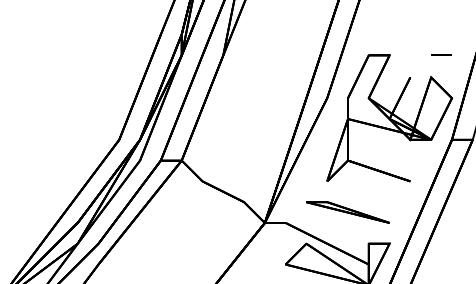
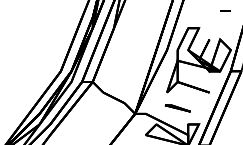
part: (441, 53) -> (225, 10), moved
part: (347, 212) -> (177, 108), size x0.6

